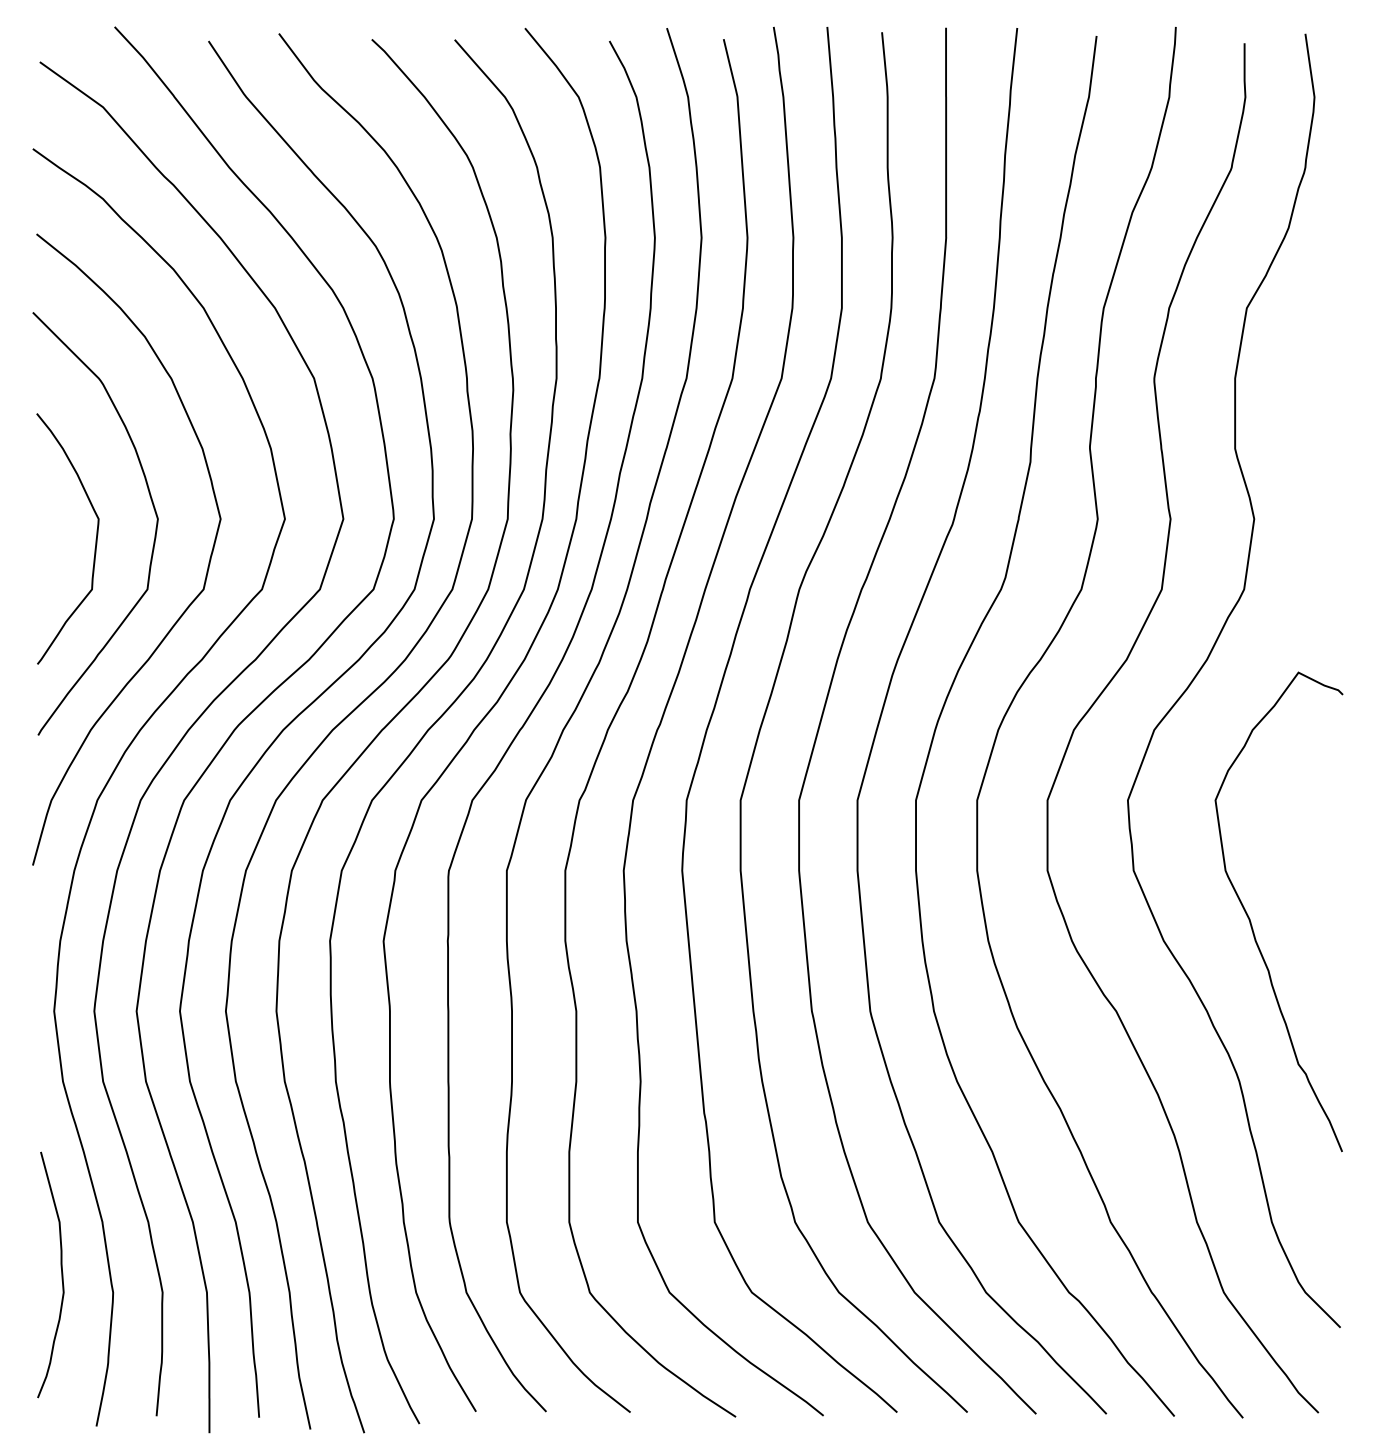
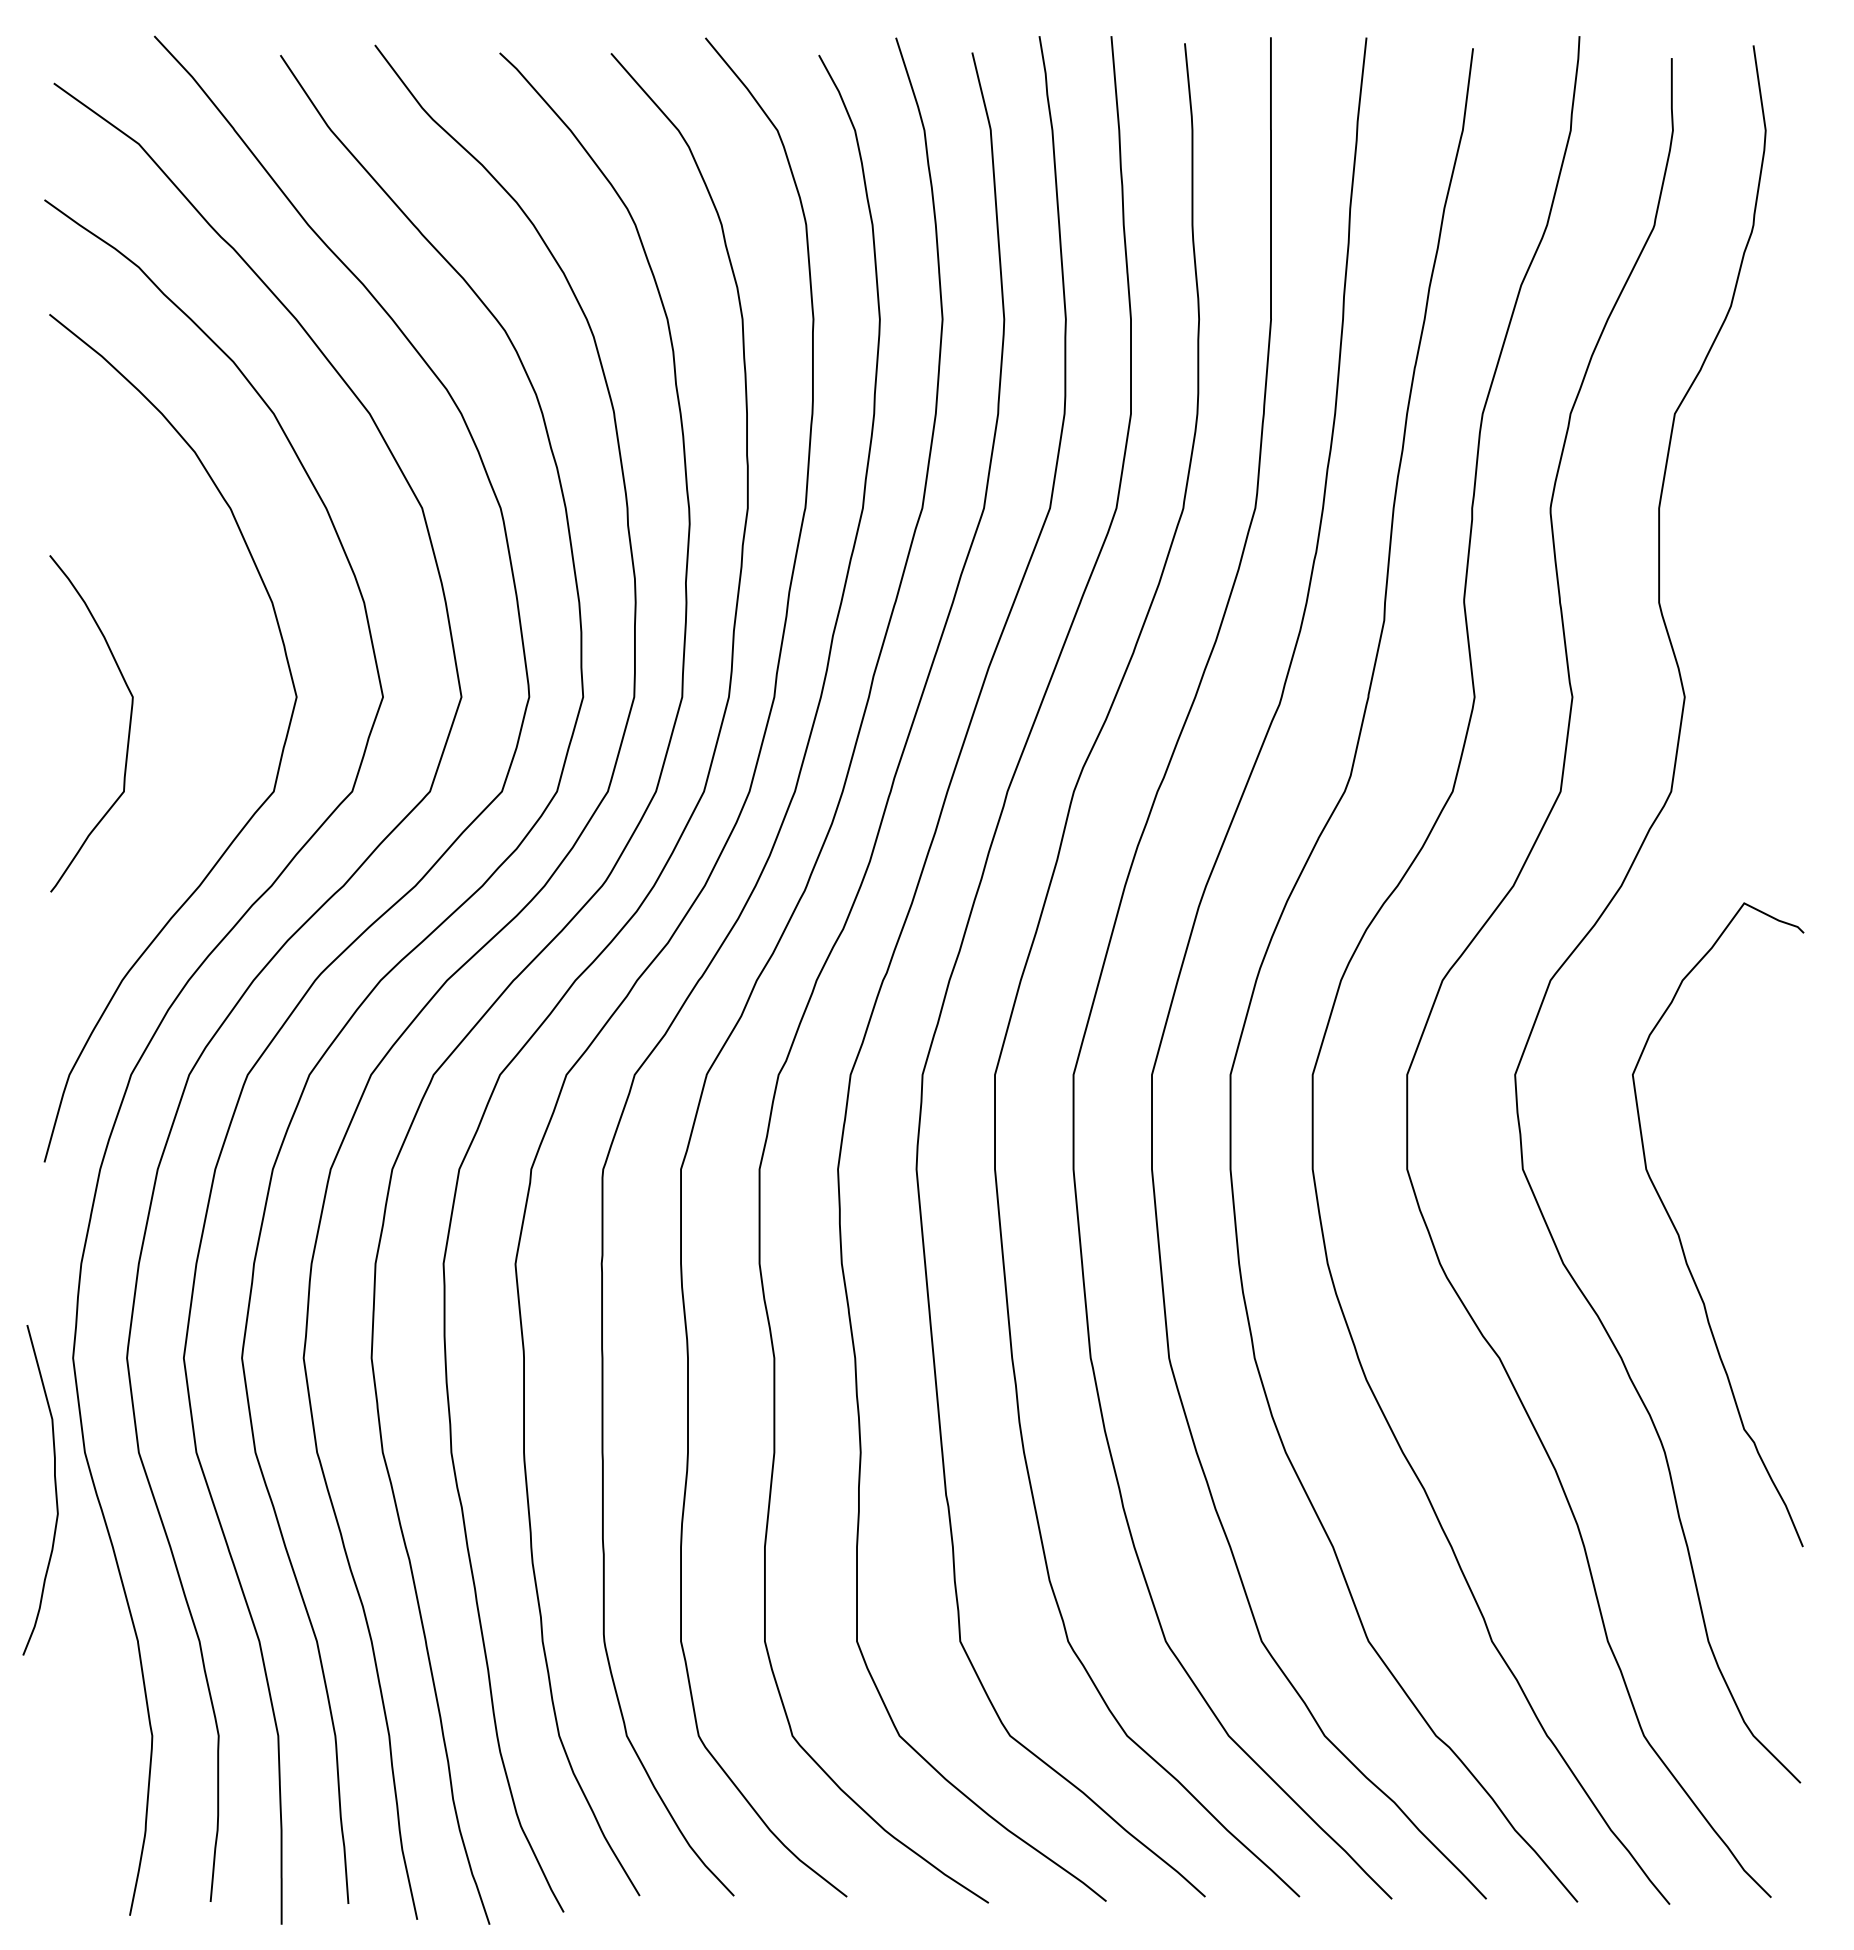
curve: (152, 505) -> (205, 679), removed
curve: (61, 1272) -> (54, 1486), moved

